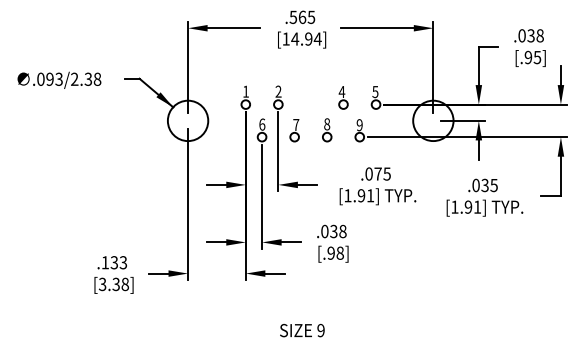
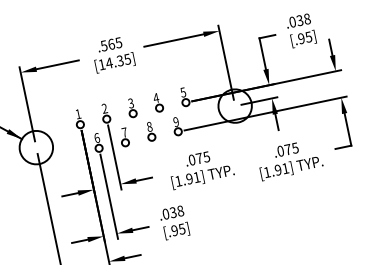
text: (313, 38) -> (124, 59), [14.94] -> [14.35]
part: (310, 97) -> (131, 107), added
text: (484, 185) -> (287, 149), .035 -> .075
text: (339, 252) -> (181, 228), [.98] -> [.95]

